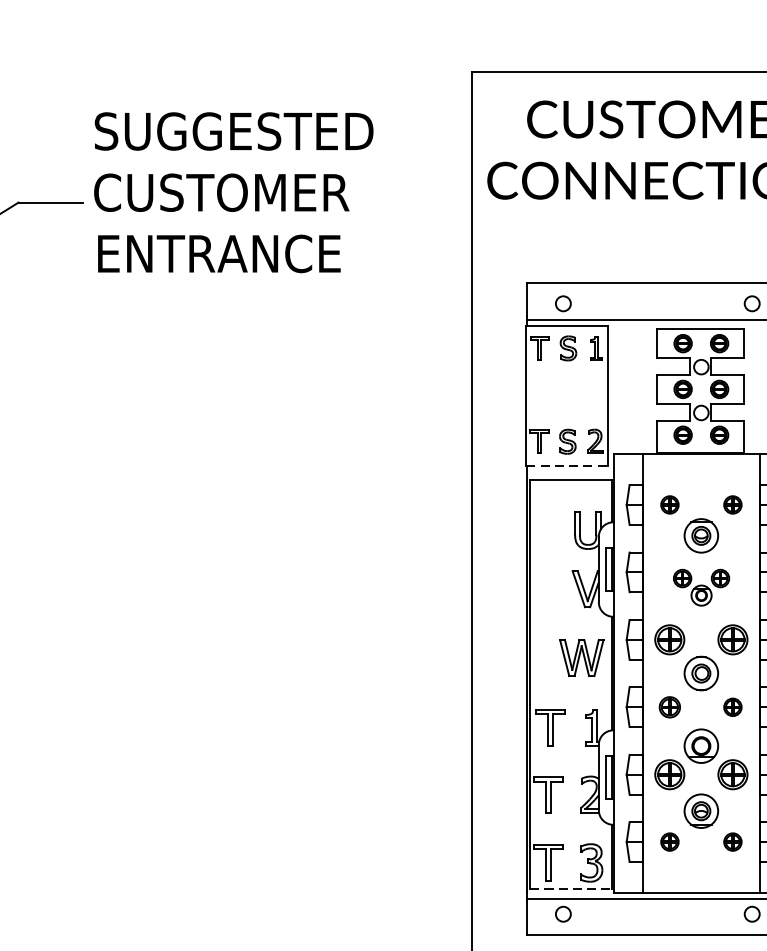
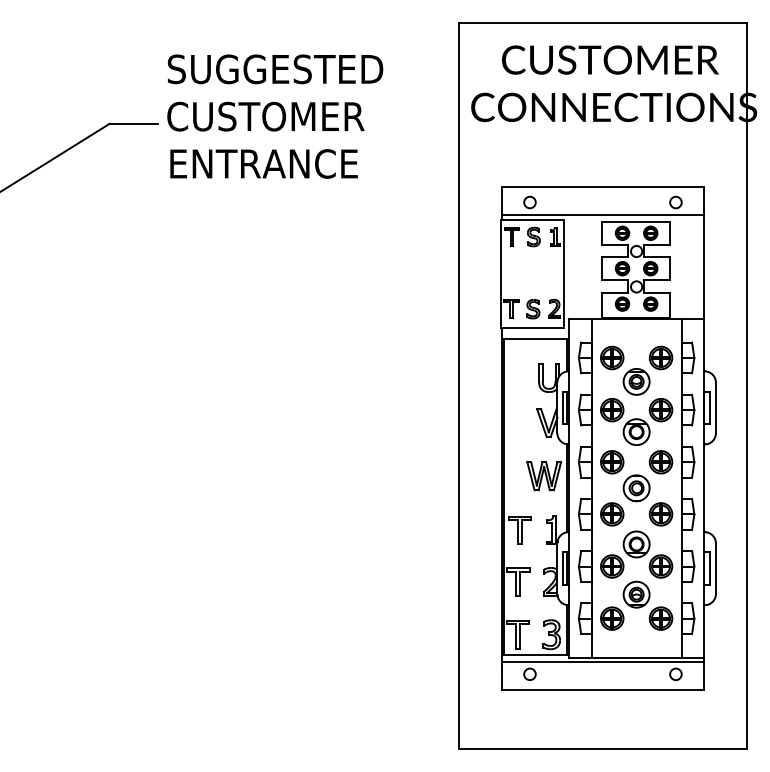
line: (567, 465) -> (533, 327), dashed -> solid
part: (670, 504) -> (612, 357), size x1.67
part: (732, 504) -> (660, 357), size x1.67
part: (701, 587) -> (636, 421), size x1.67
part: (670, 707) -> (612, 514), size x1.43
part: (732, 707) -> (660, 514), size x1.67
part: (670, 841) -> (612, 618), size x1.67
part: (732, 841) -> (660, 618), size x1.67
line: (571, 888) -> (536, 654), dashed -> solid

